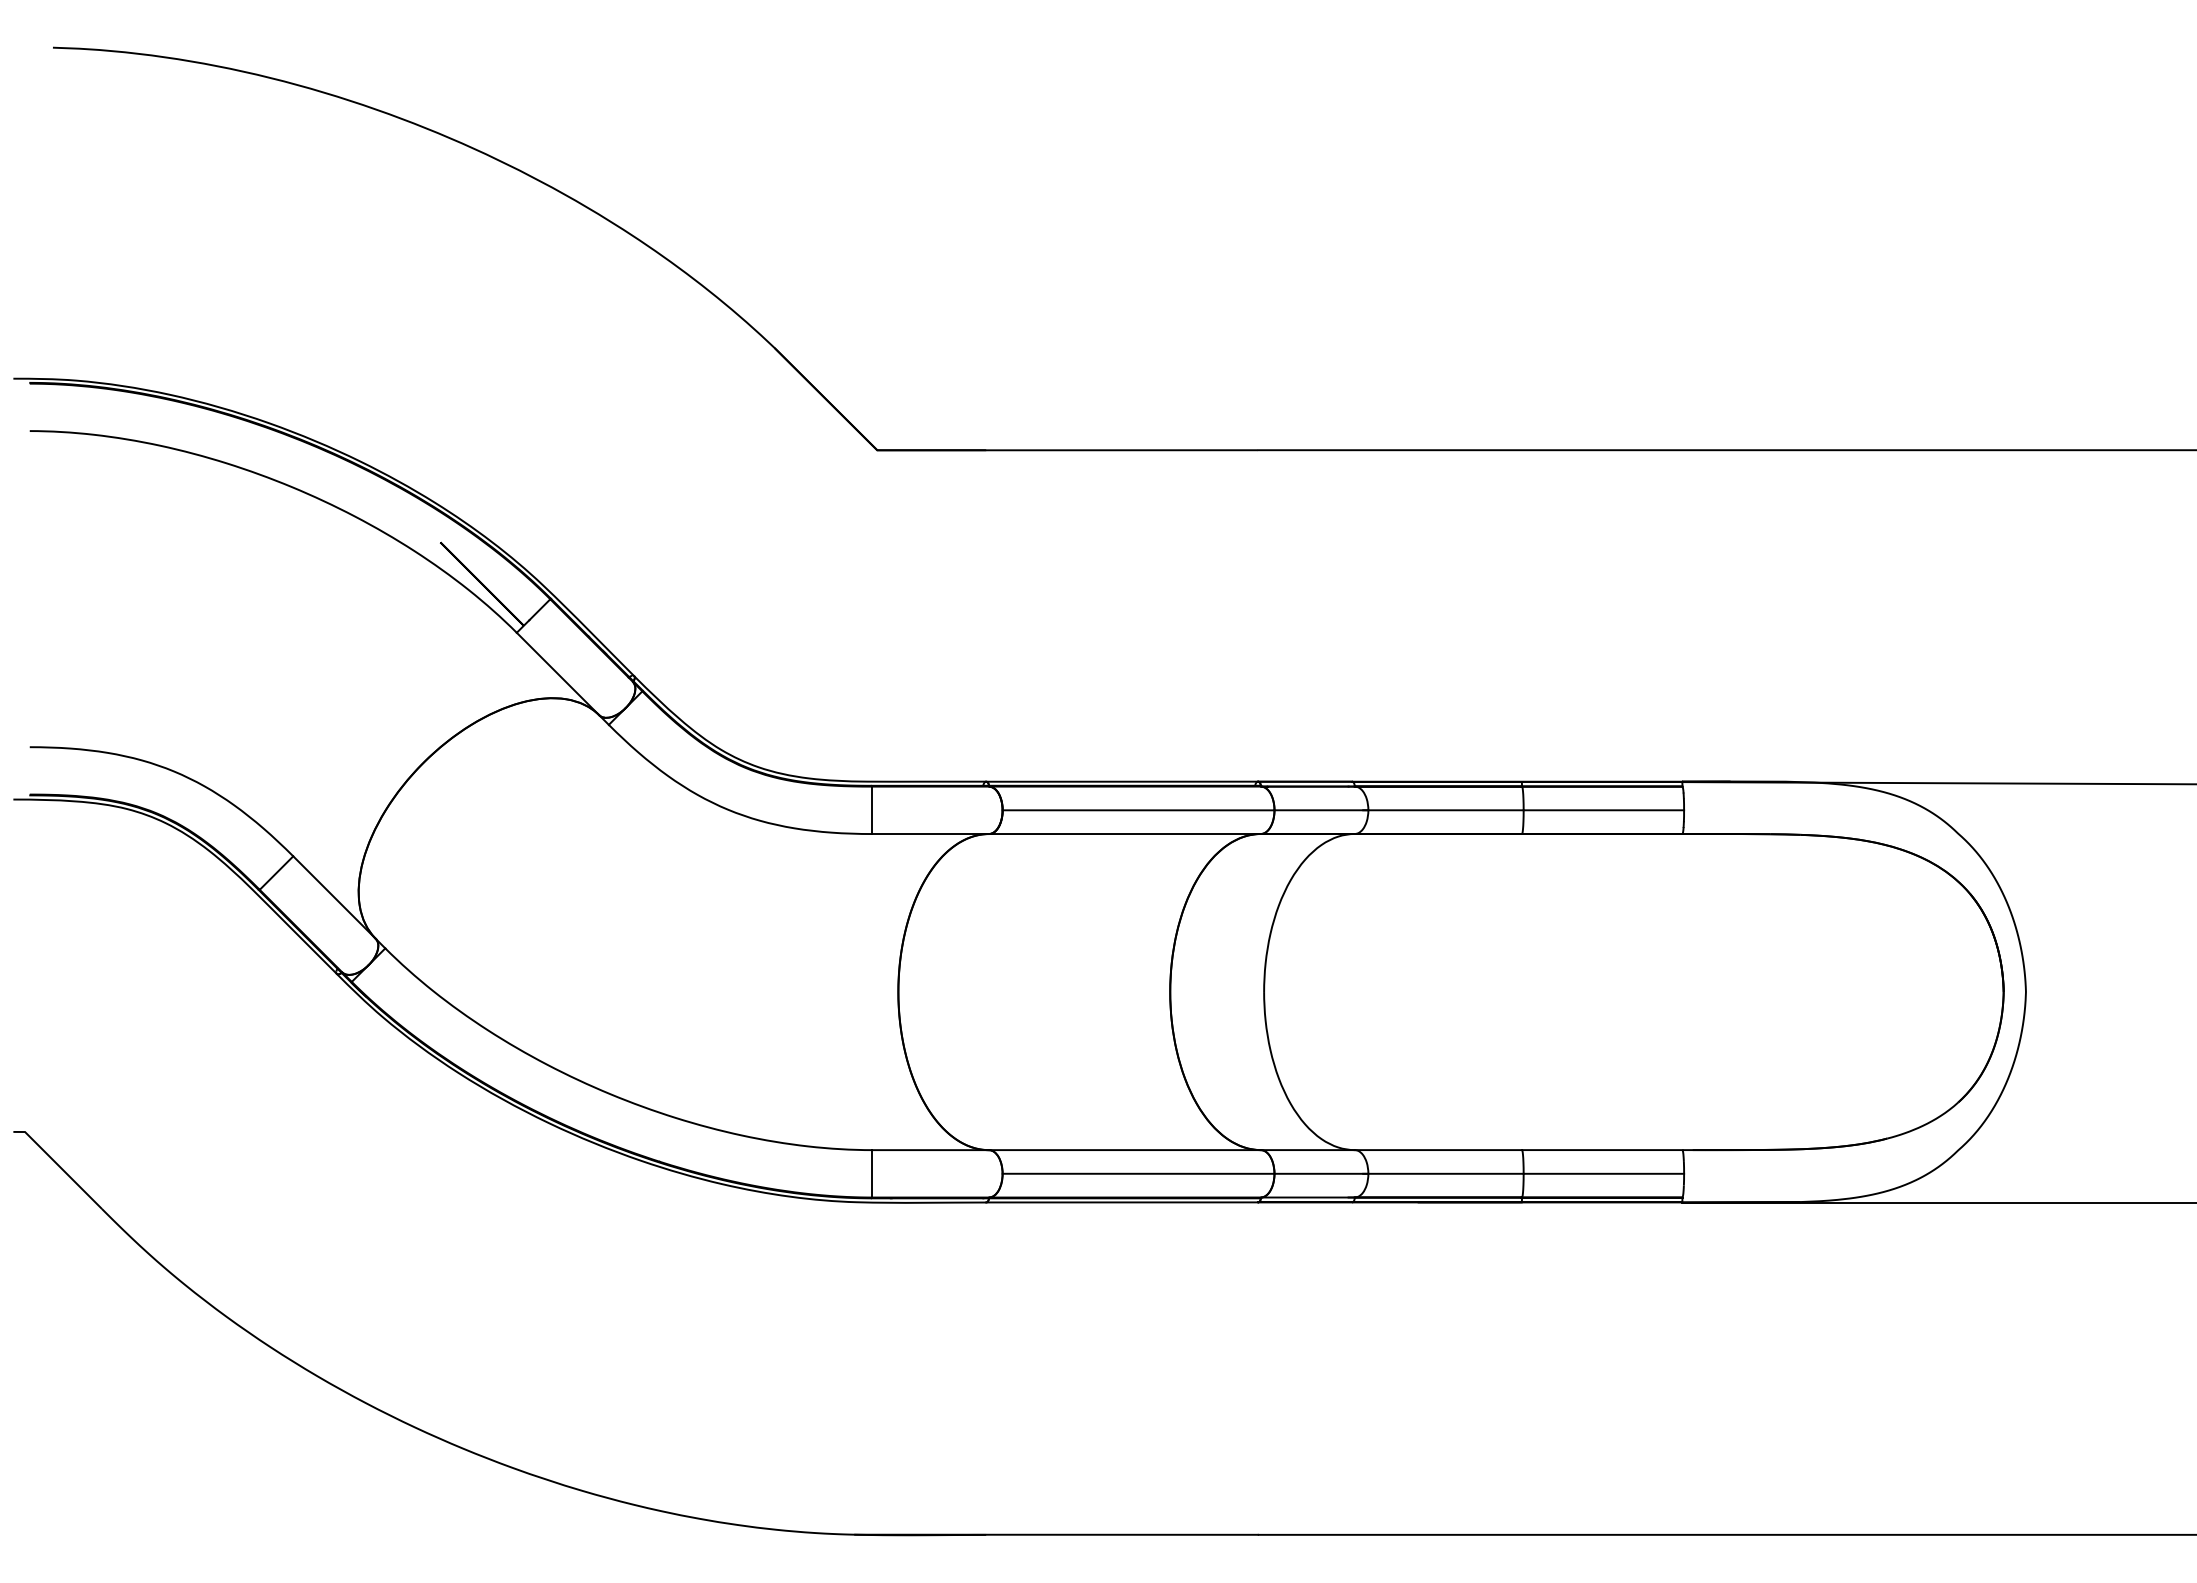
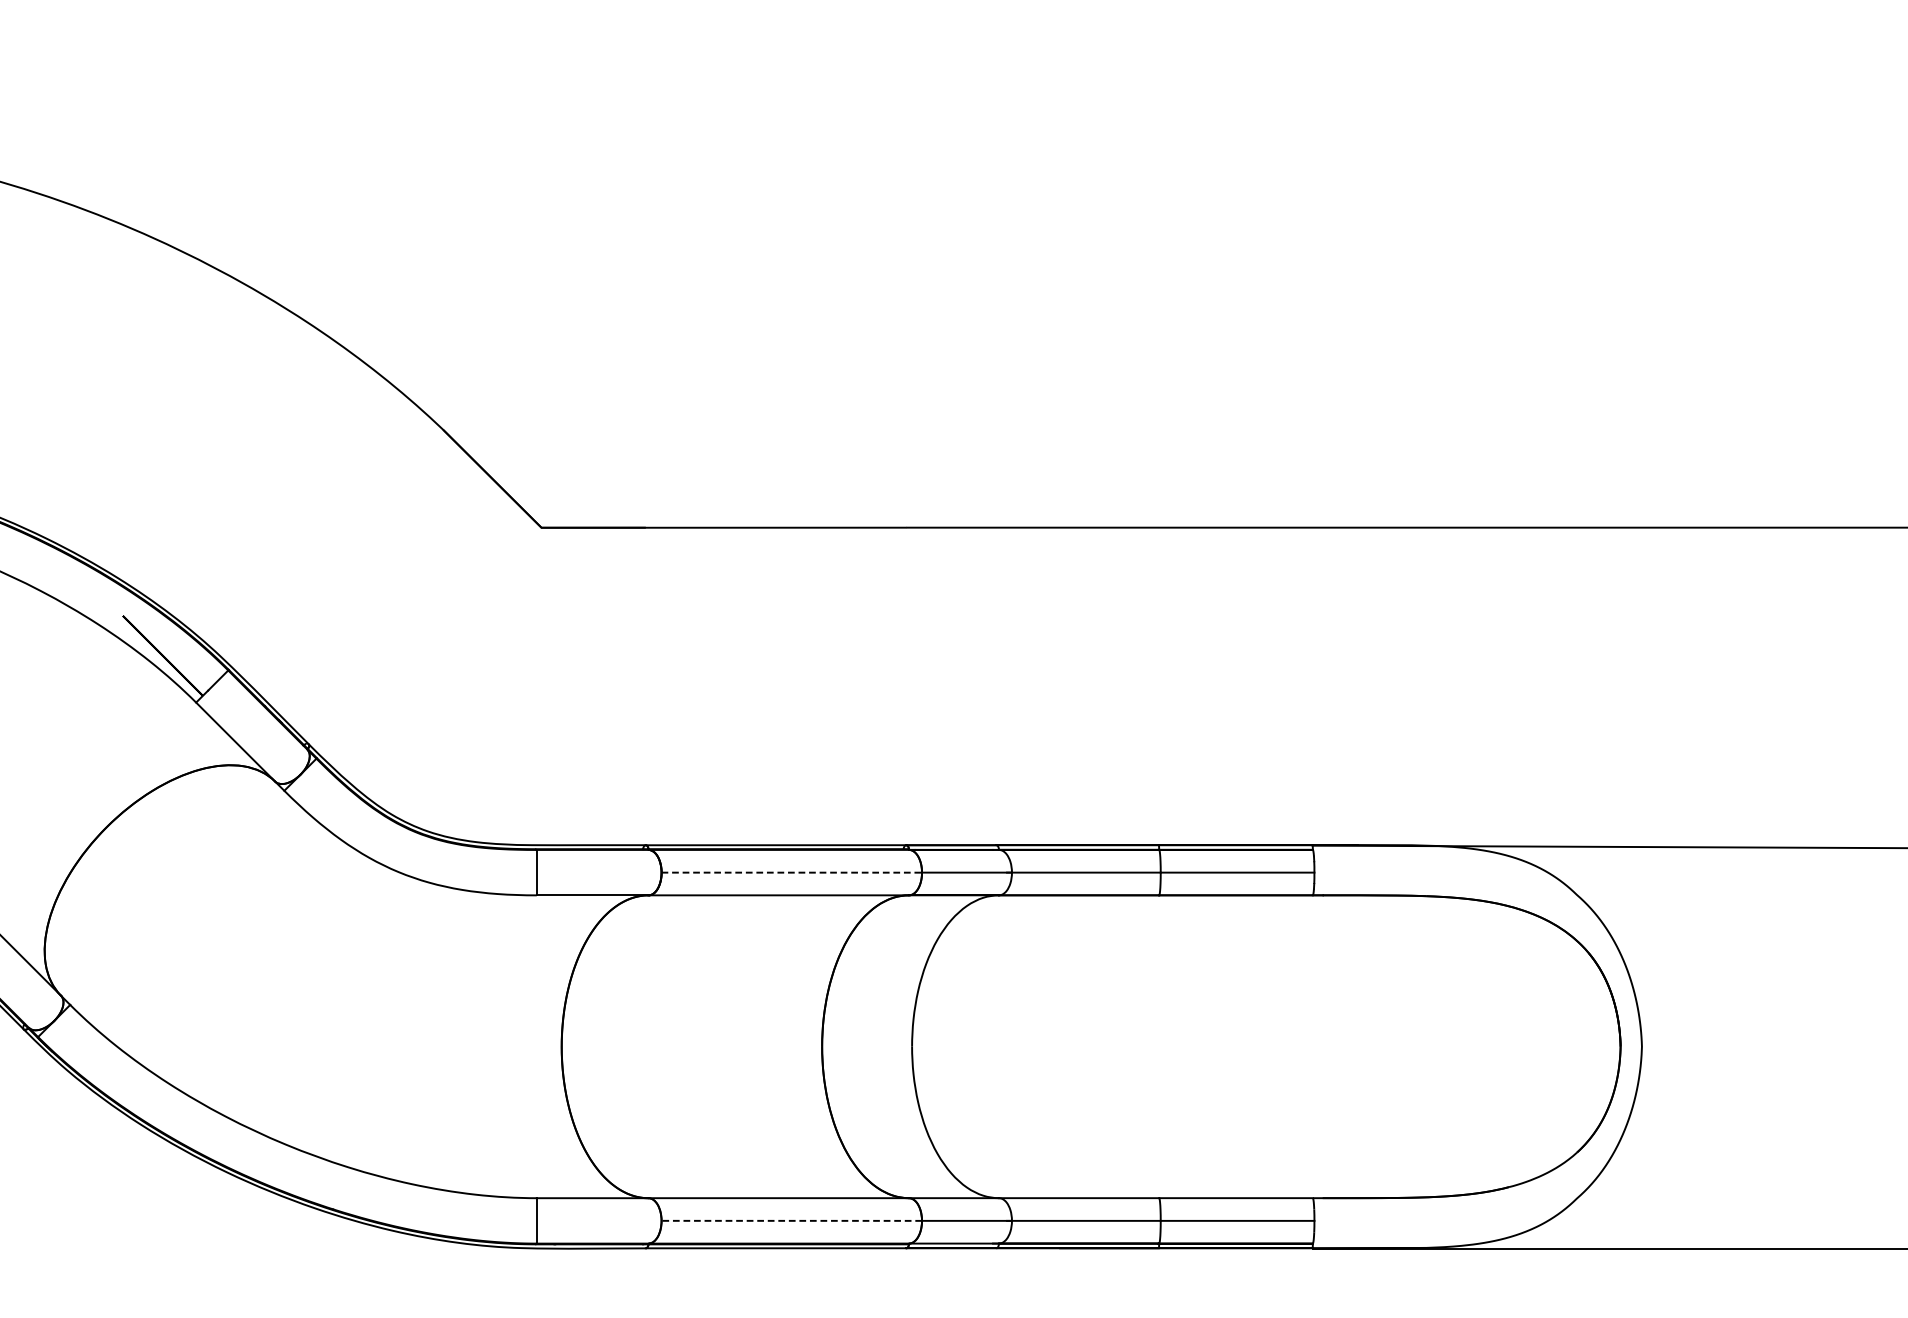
line: (1138, 810) -> (791, 872), solid -> dashed
line: (1138, 1173) -> (791, 1220), solid -> dashed

